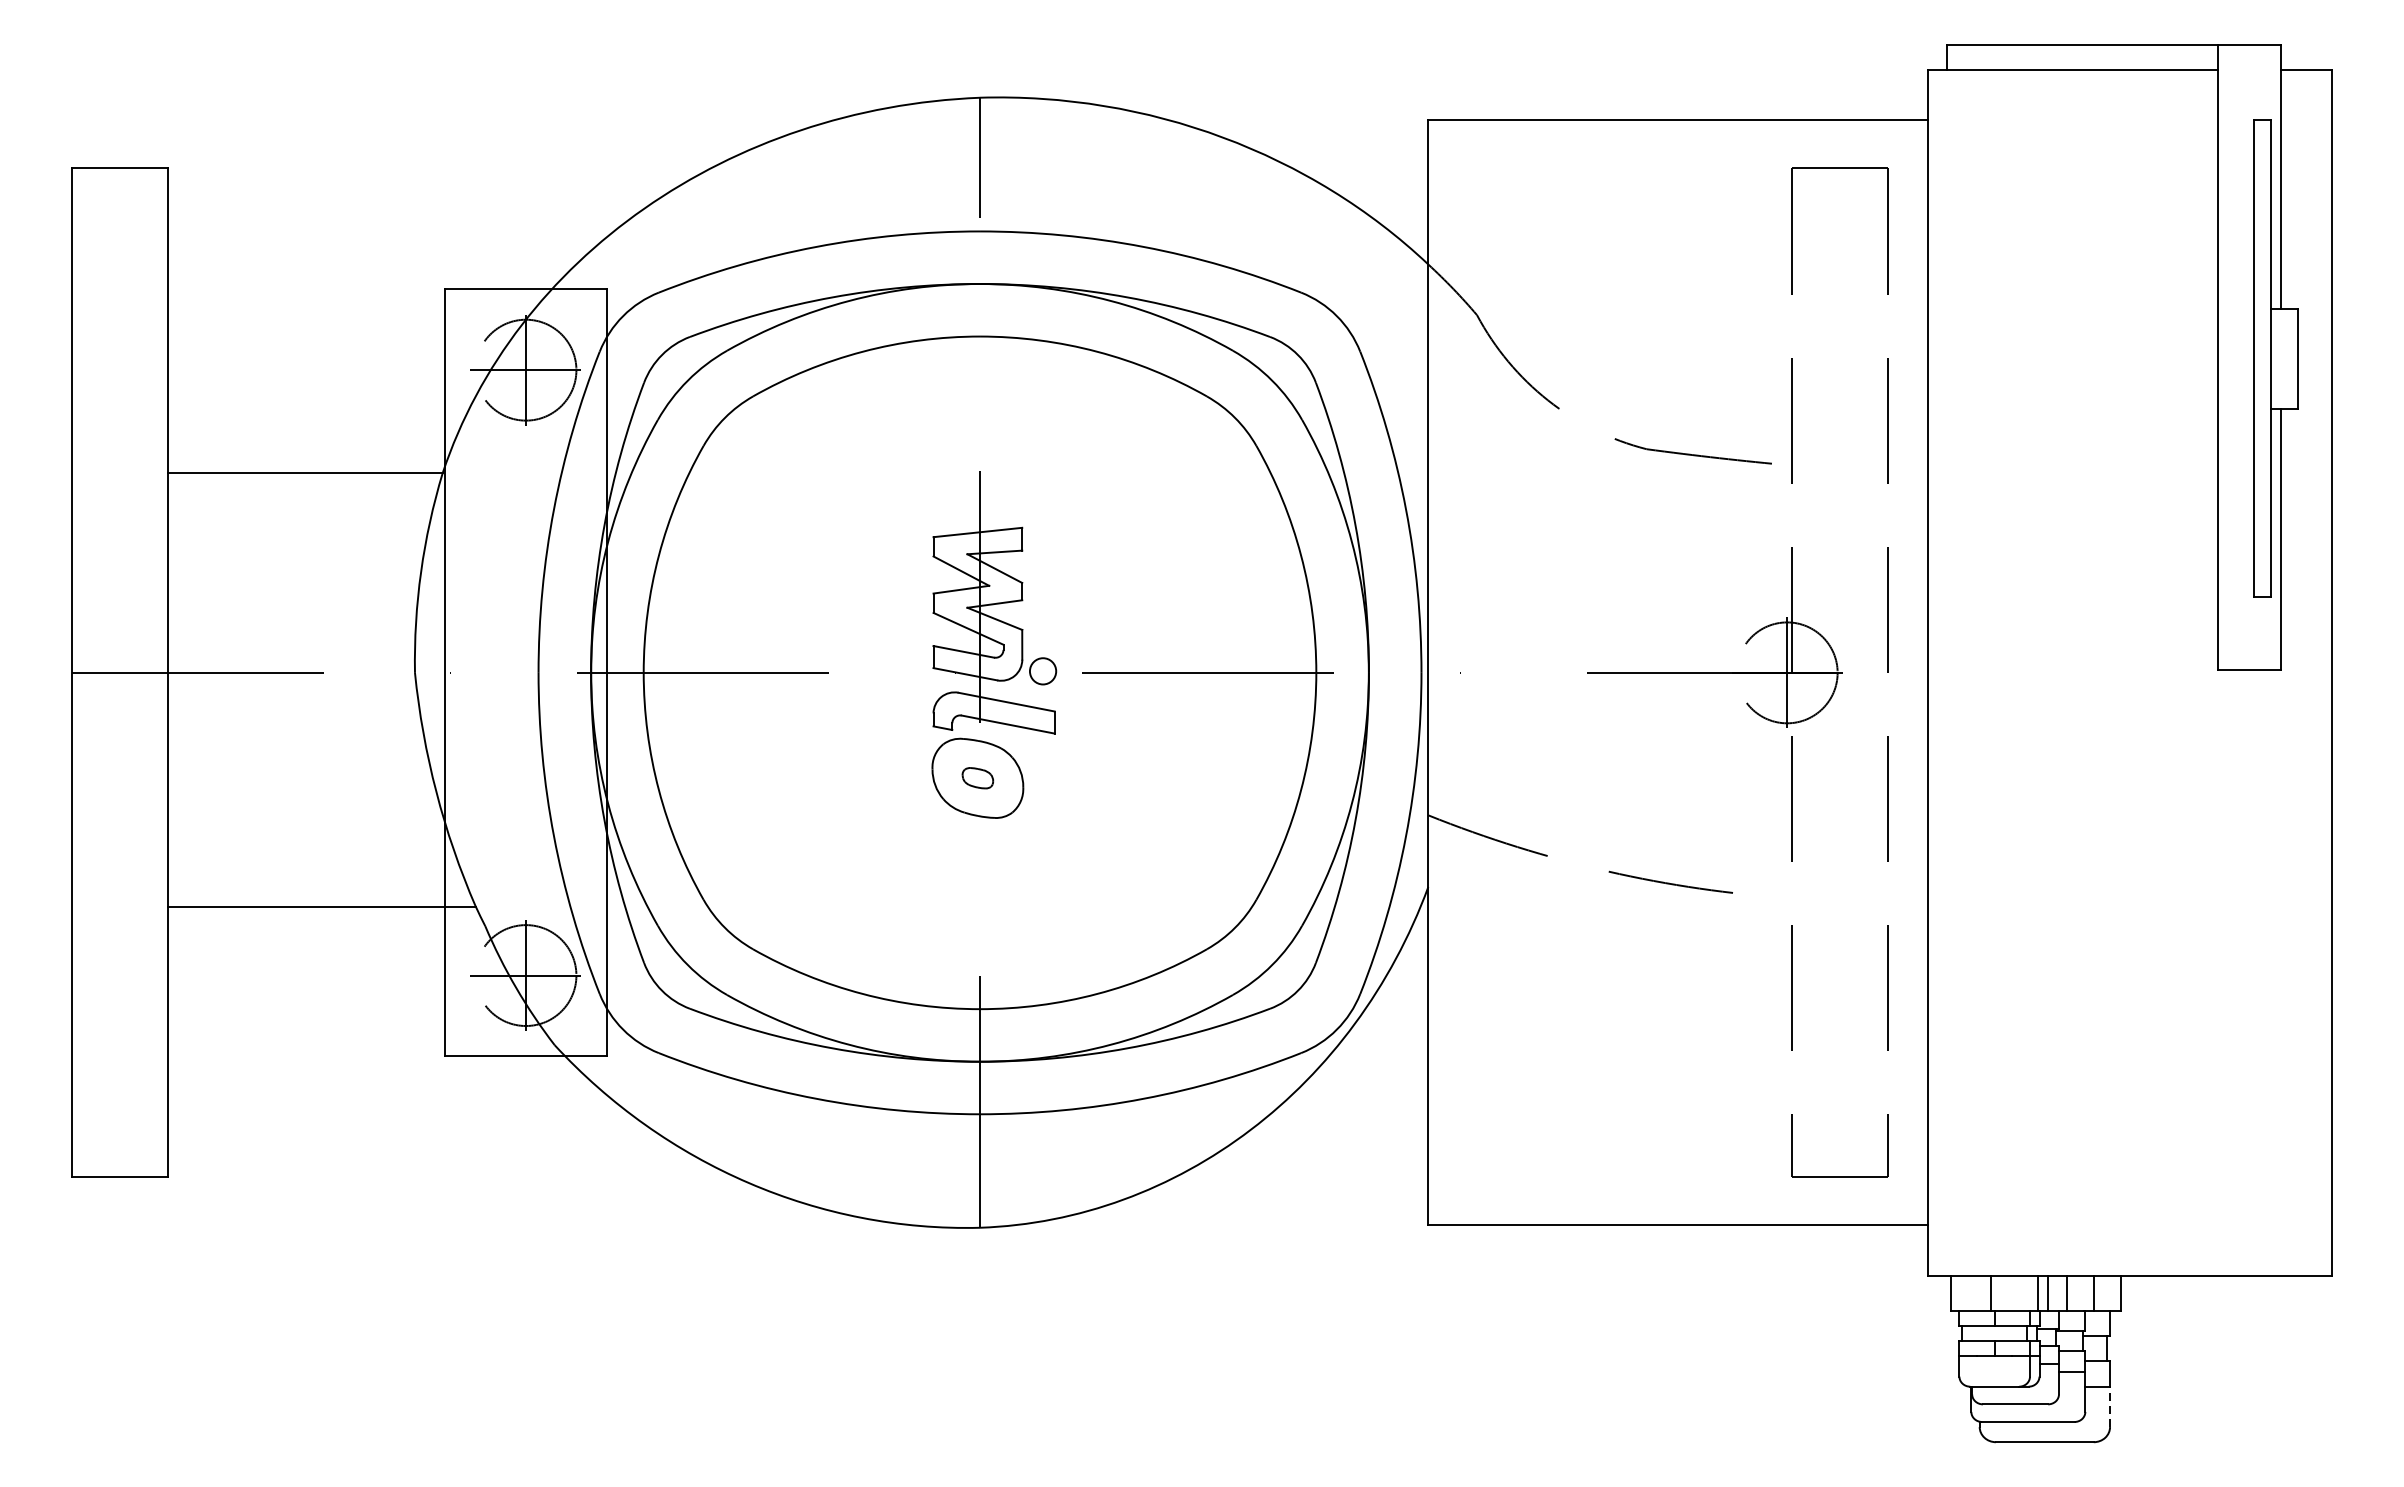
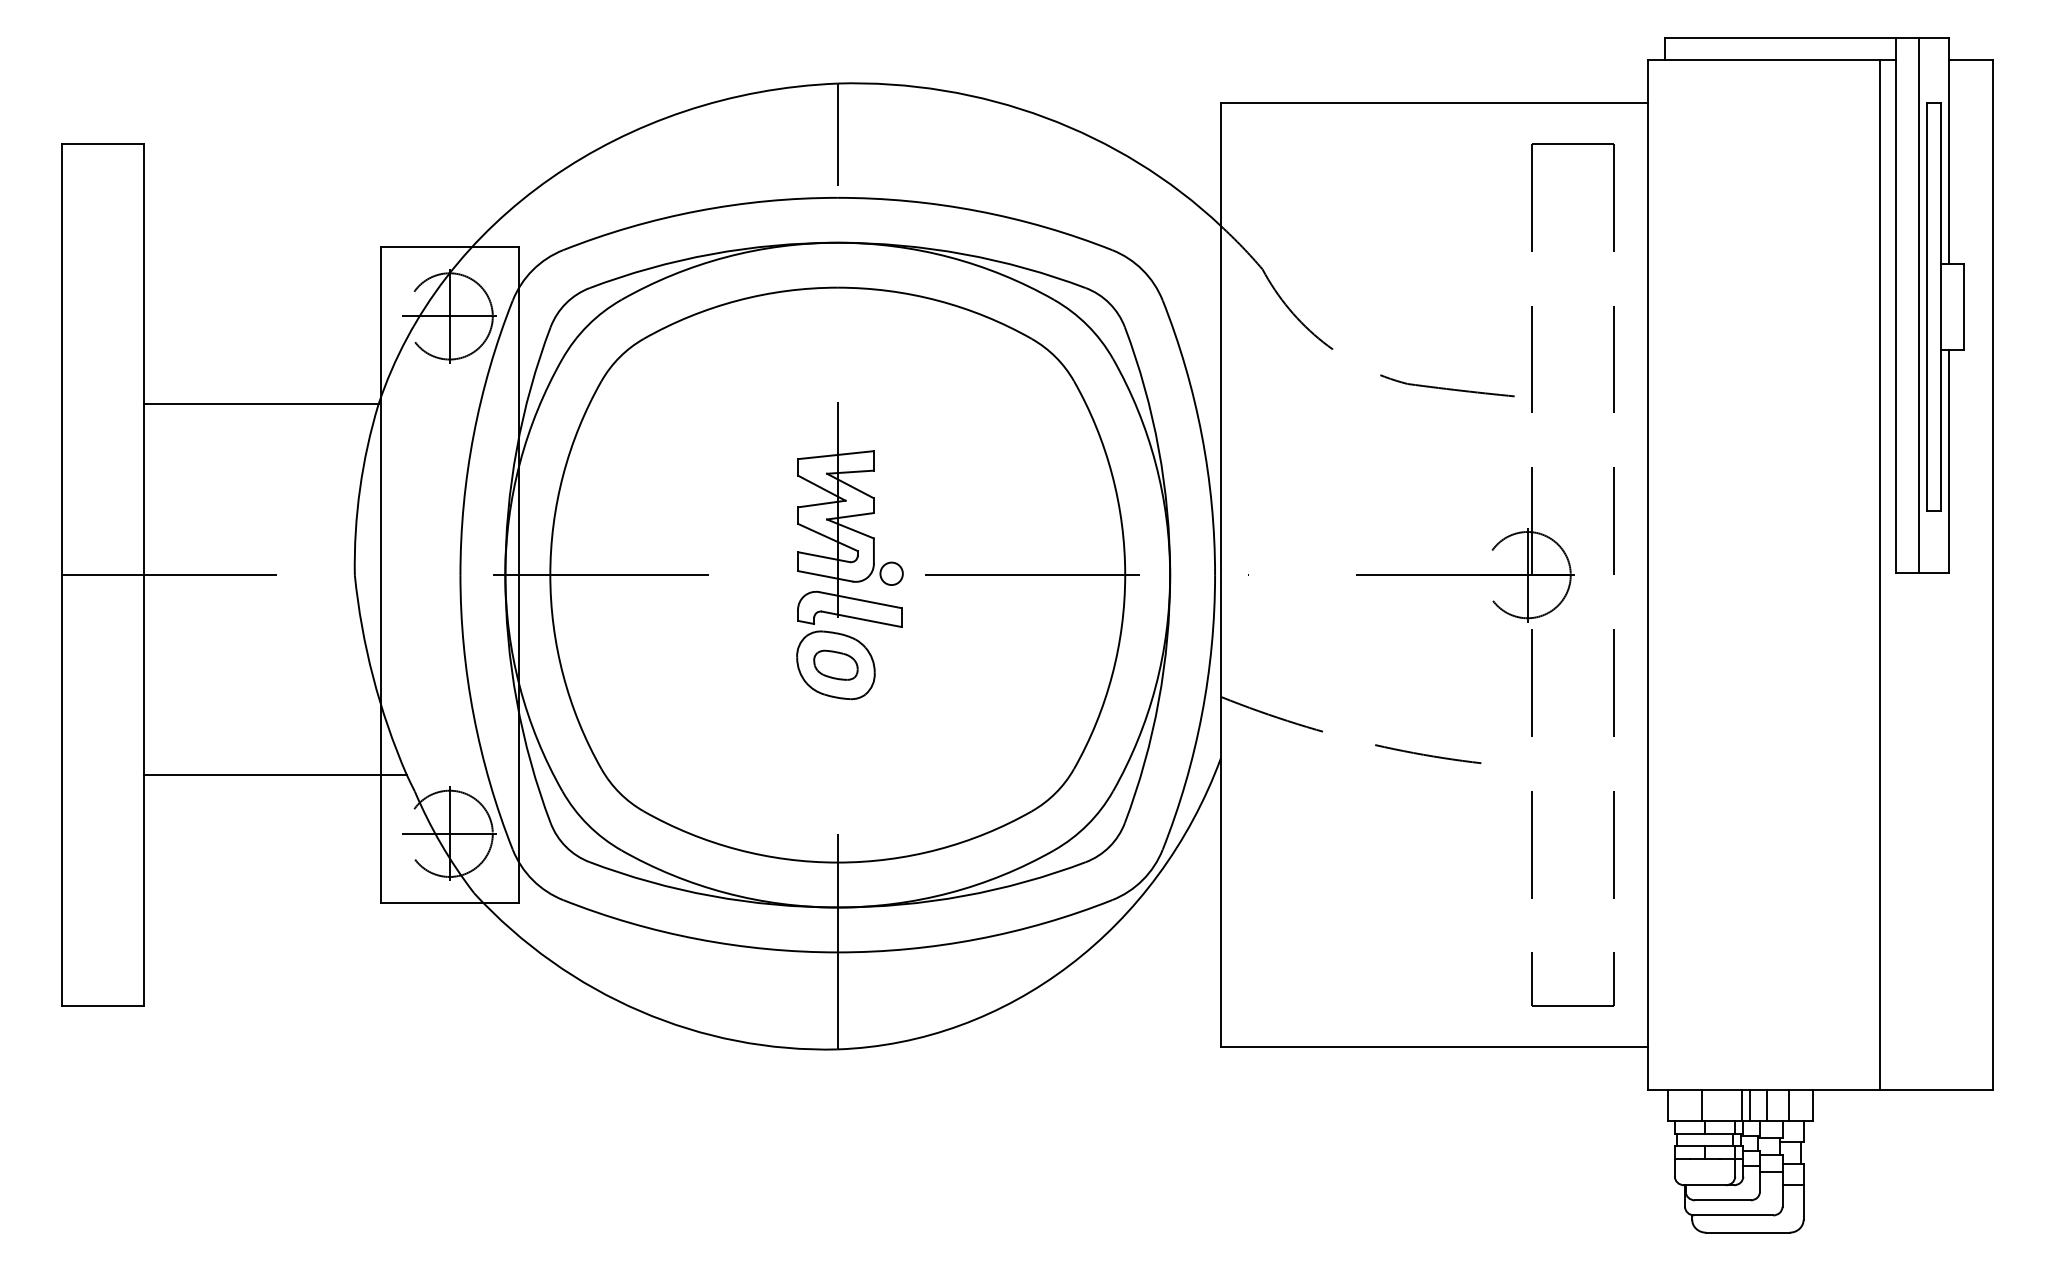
line: (2244, 357) -> (1918, 305), added
line: (2198, 672) -> (1879, 574), added
part: (977, 777) -> (835, 664), size x1.67
line: (2109, 1406) -> (1803, 1202), dashed -> solid

